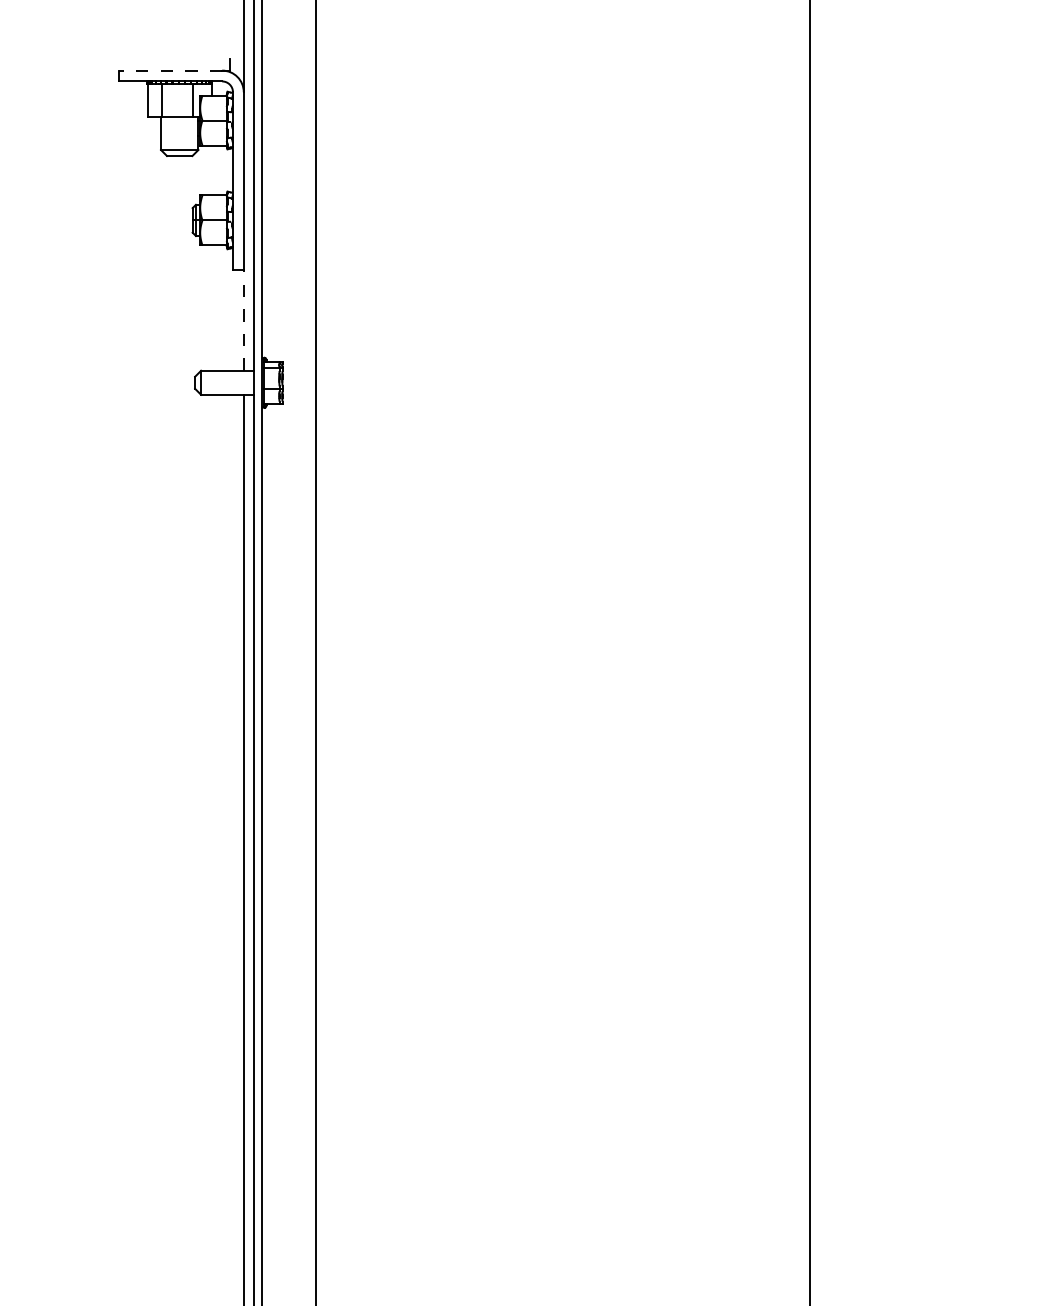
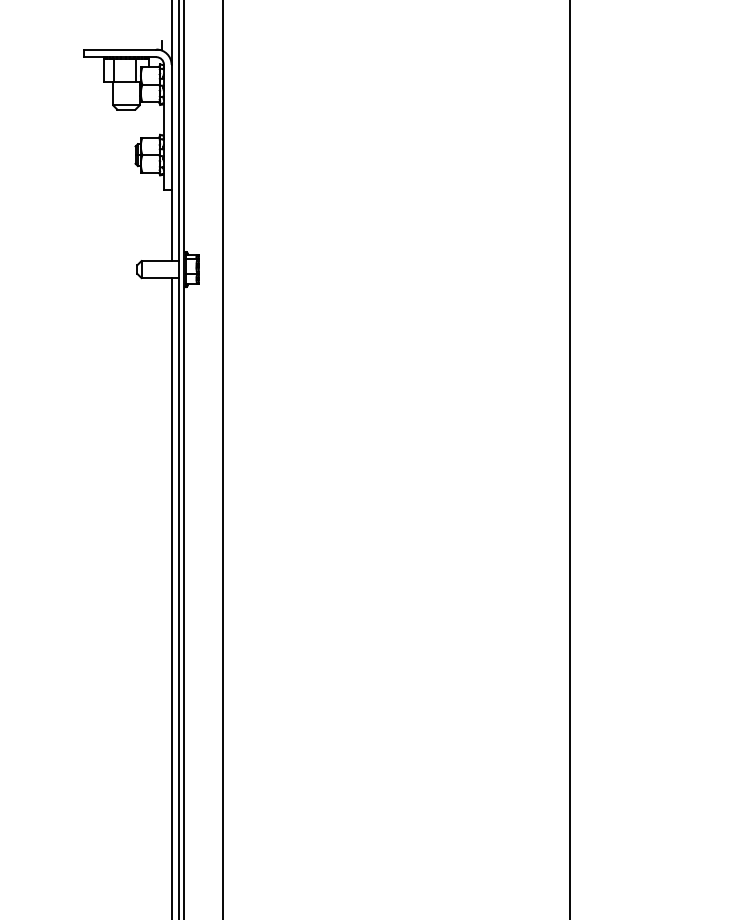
line: (170, 70) -> (119, 49), dashed -> solid
line: (243, 320) -> (171, 225), dashed -> solid

